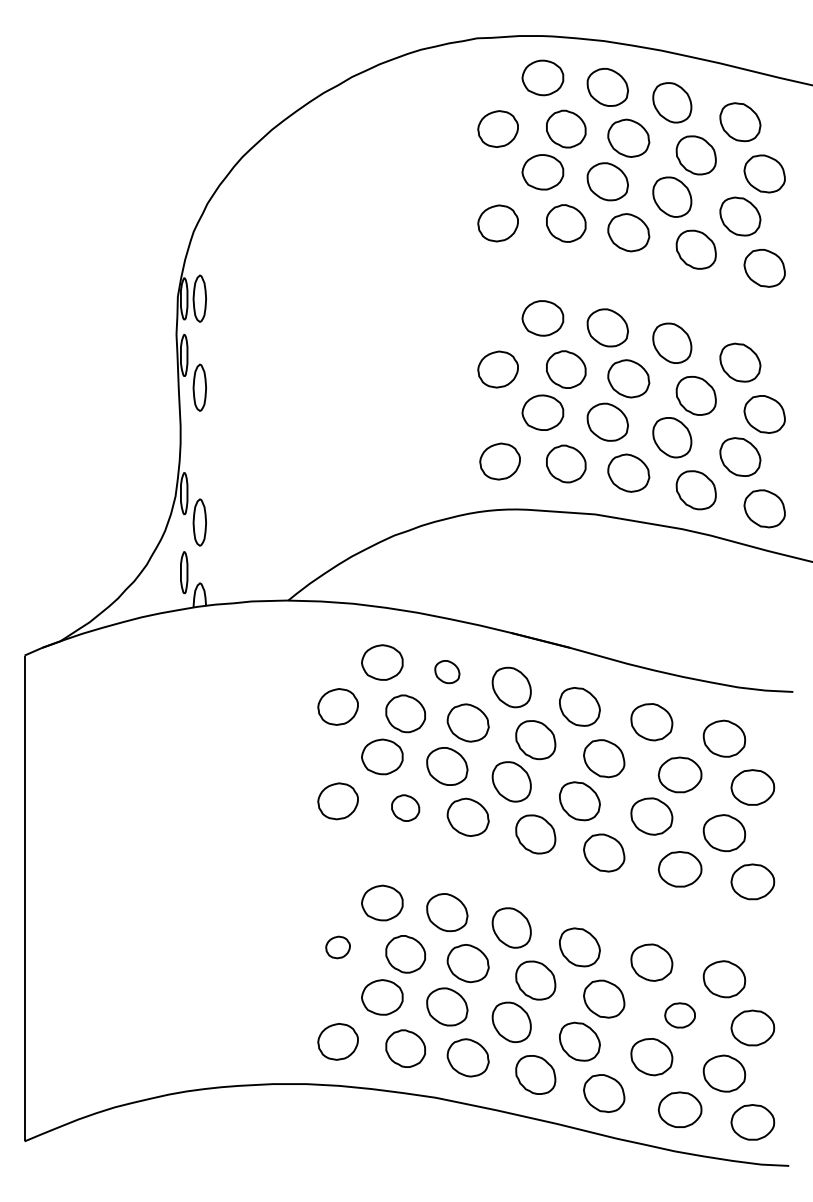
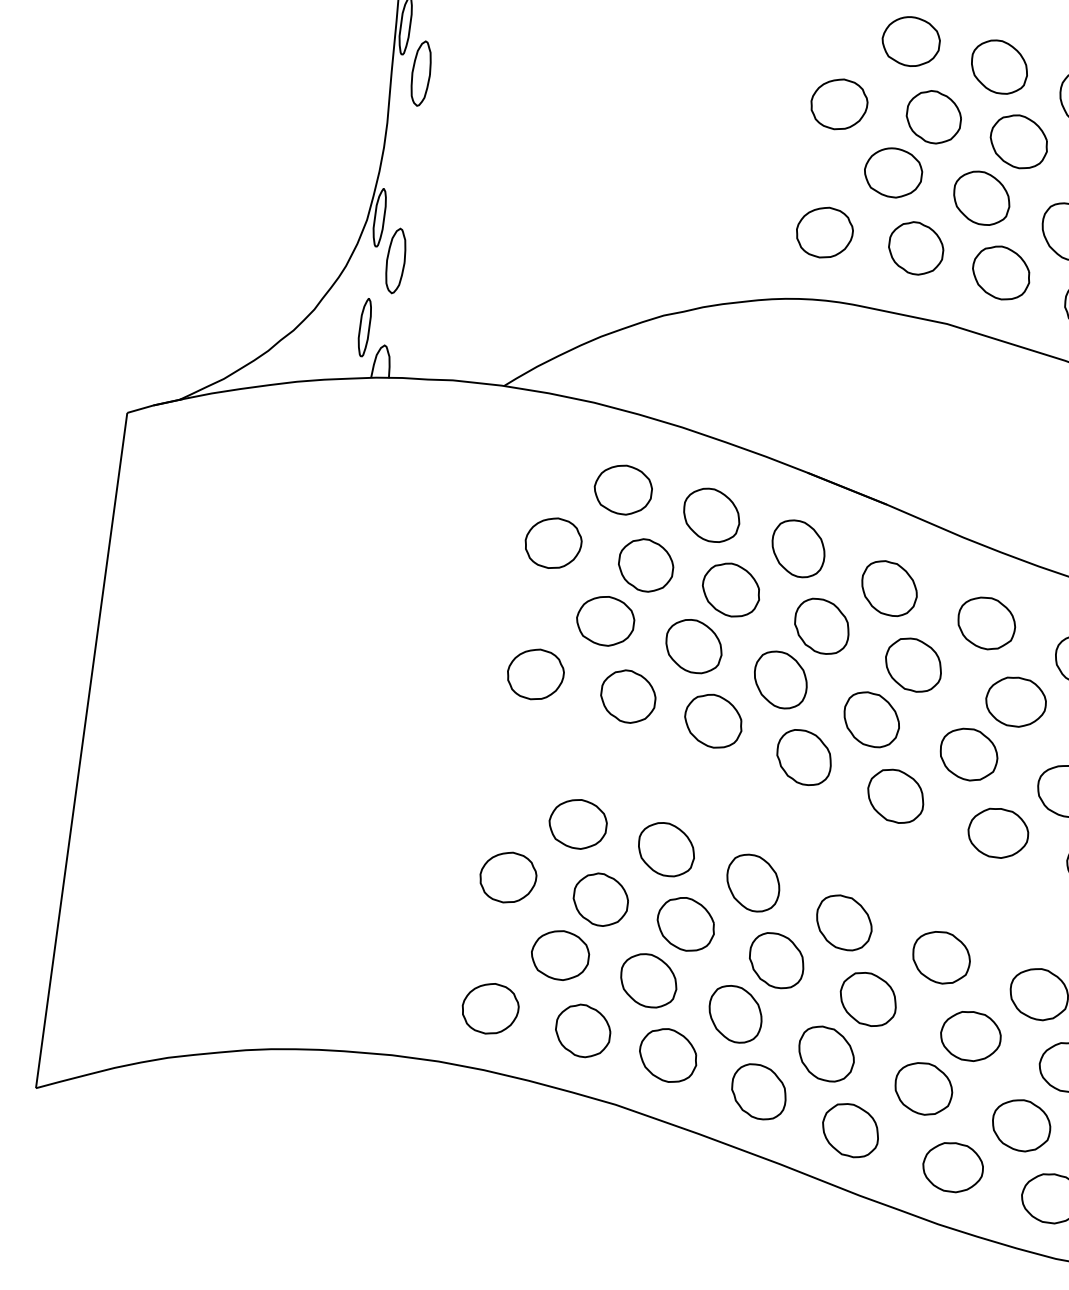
part: (447, 671) -> (712, 514), size x1.67
part: (405, 807) -> (628, 695), size x1.43
part: (337, 947) -> (507, 877), size x1.67
part: (679, 1015) -> (969, 1036), size x1.43

